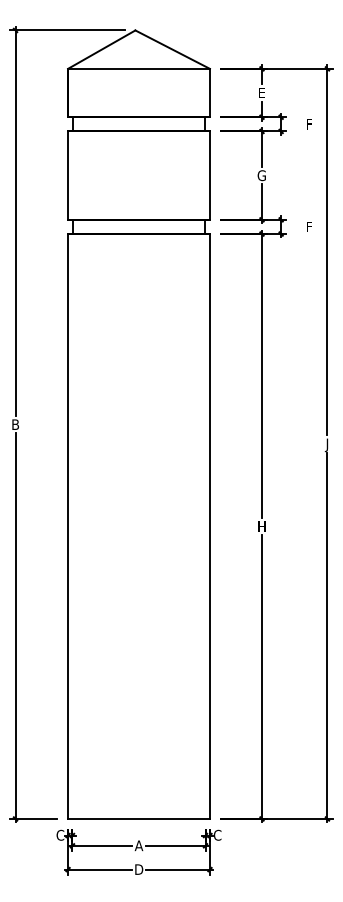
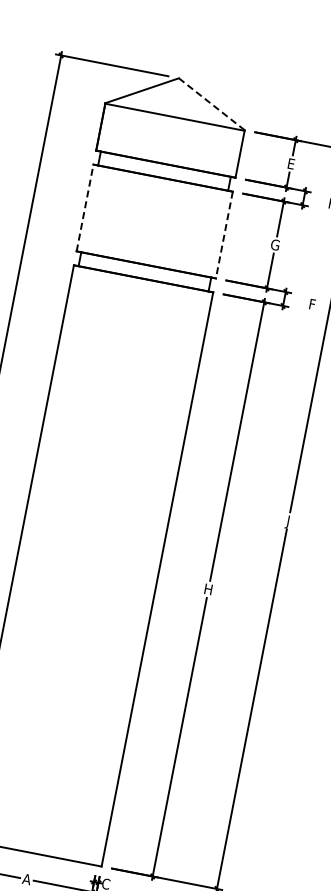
line: (172, 49) -> (211, 104), solid -> dashed
line: (68, 175) -> (85, 207), solid -> dashed
line: (209, 176) -> (223, 235), solid -> dashed

